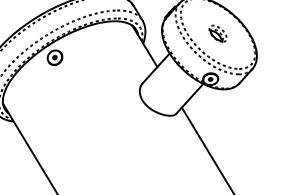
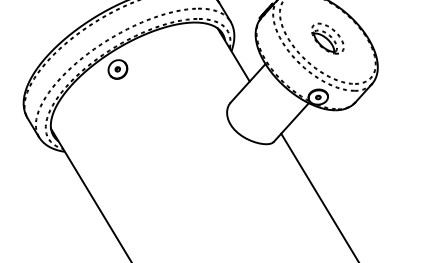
part: (217, 33) -> (327, 38), size x1.43

